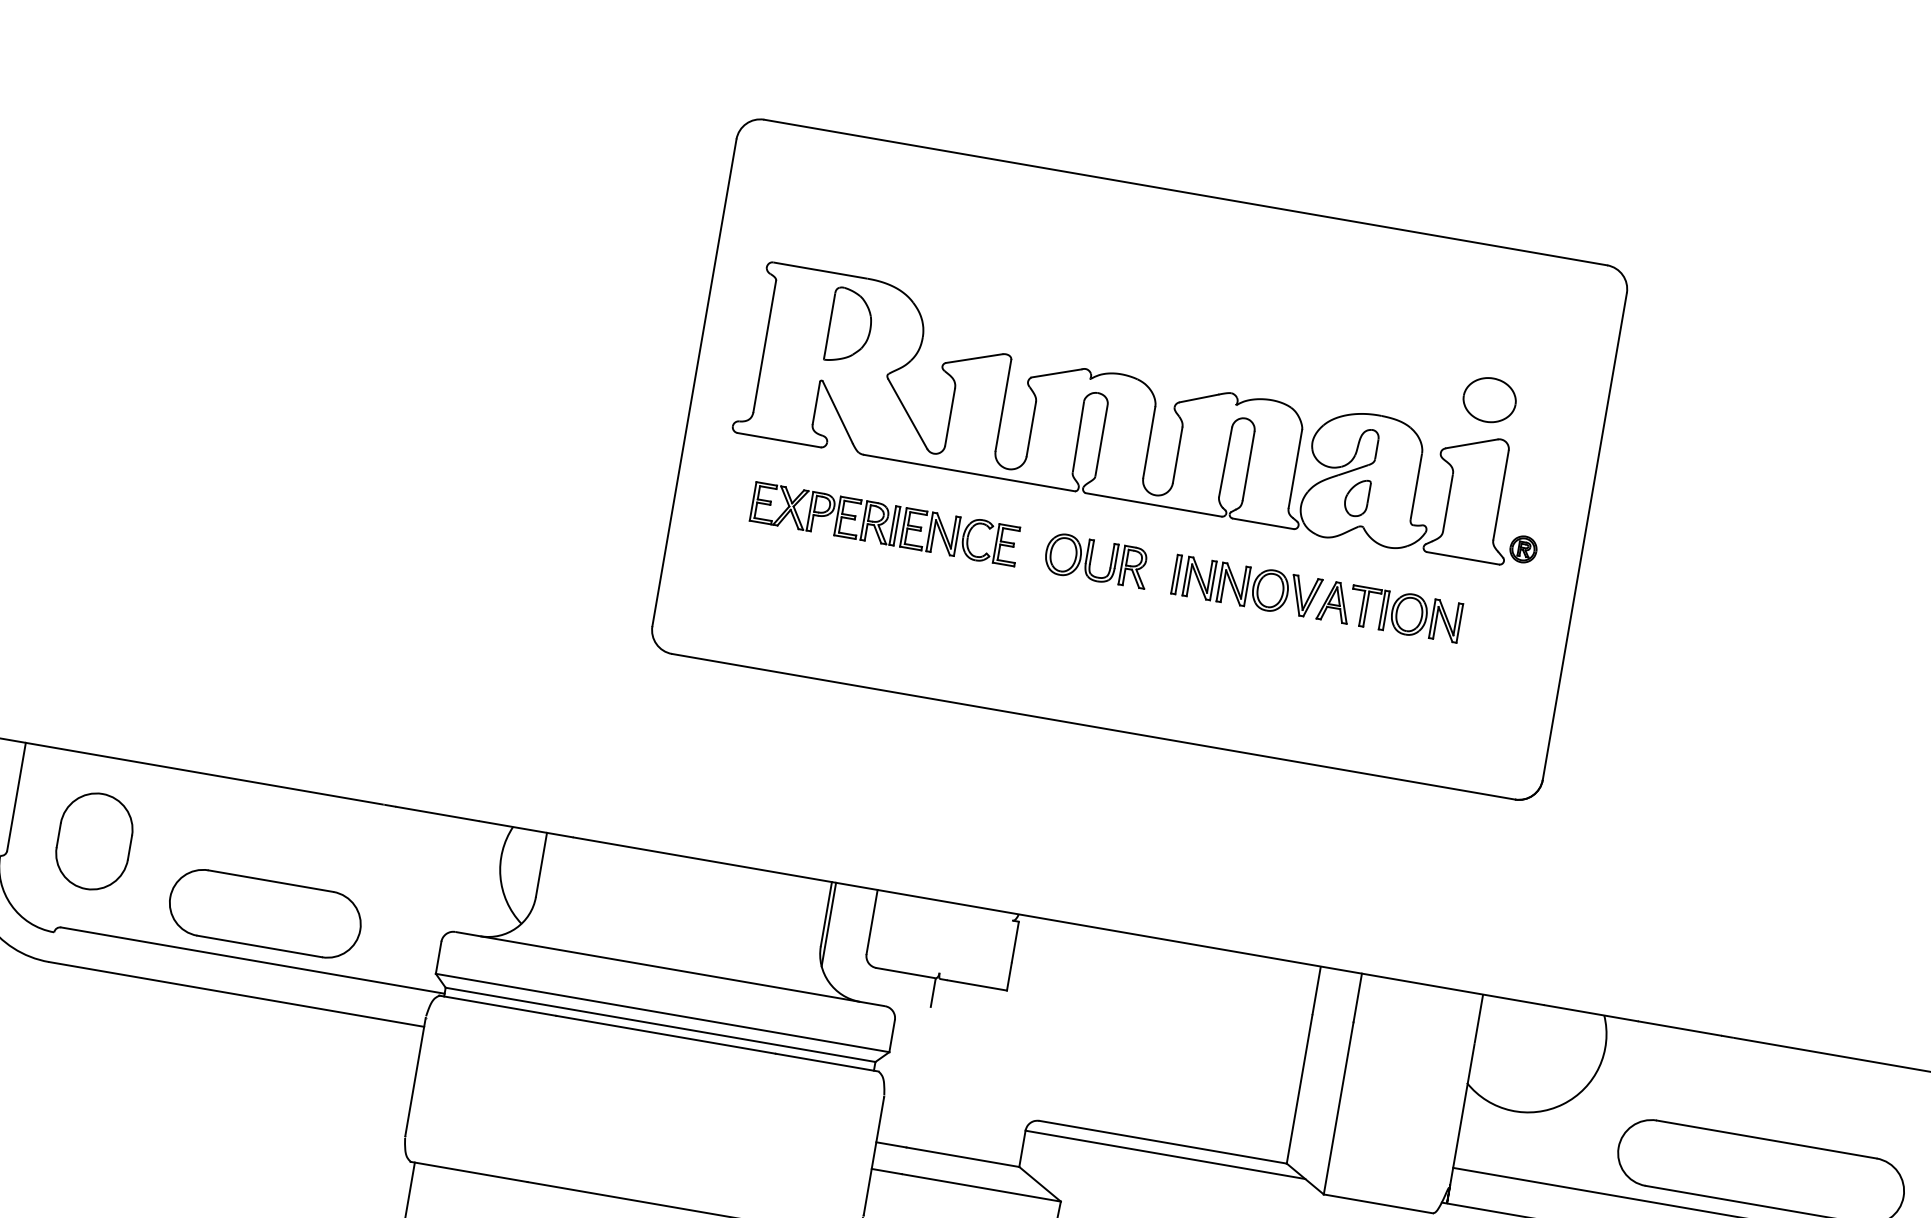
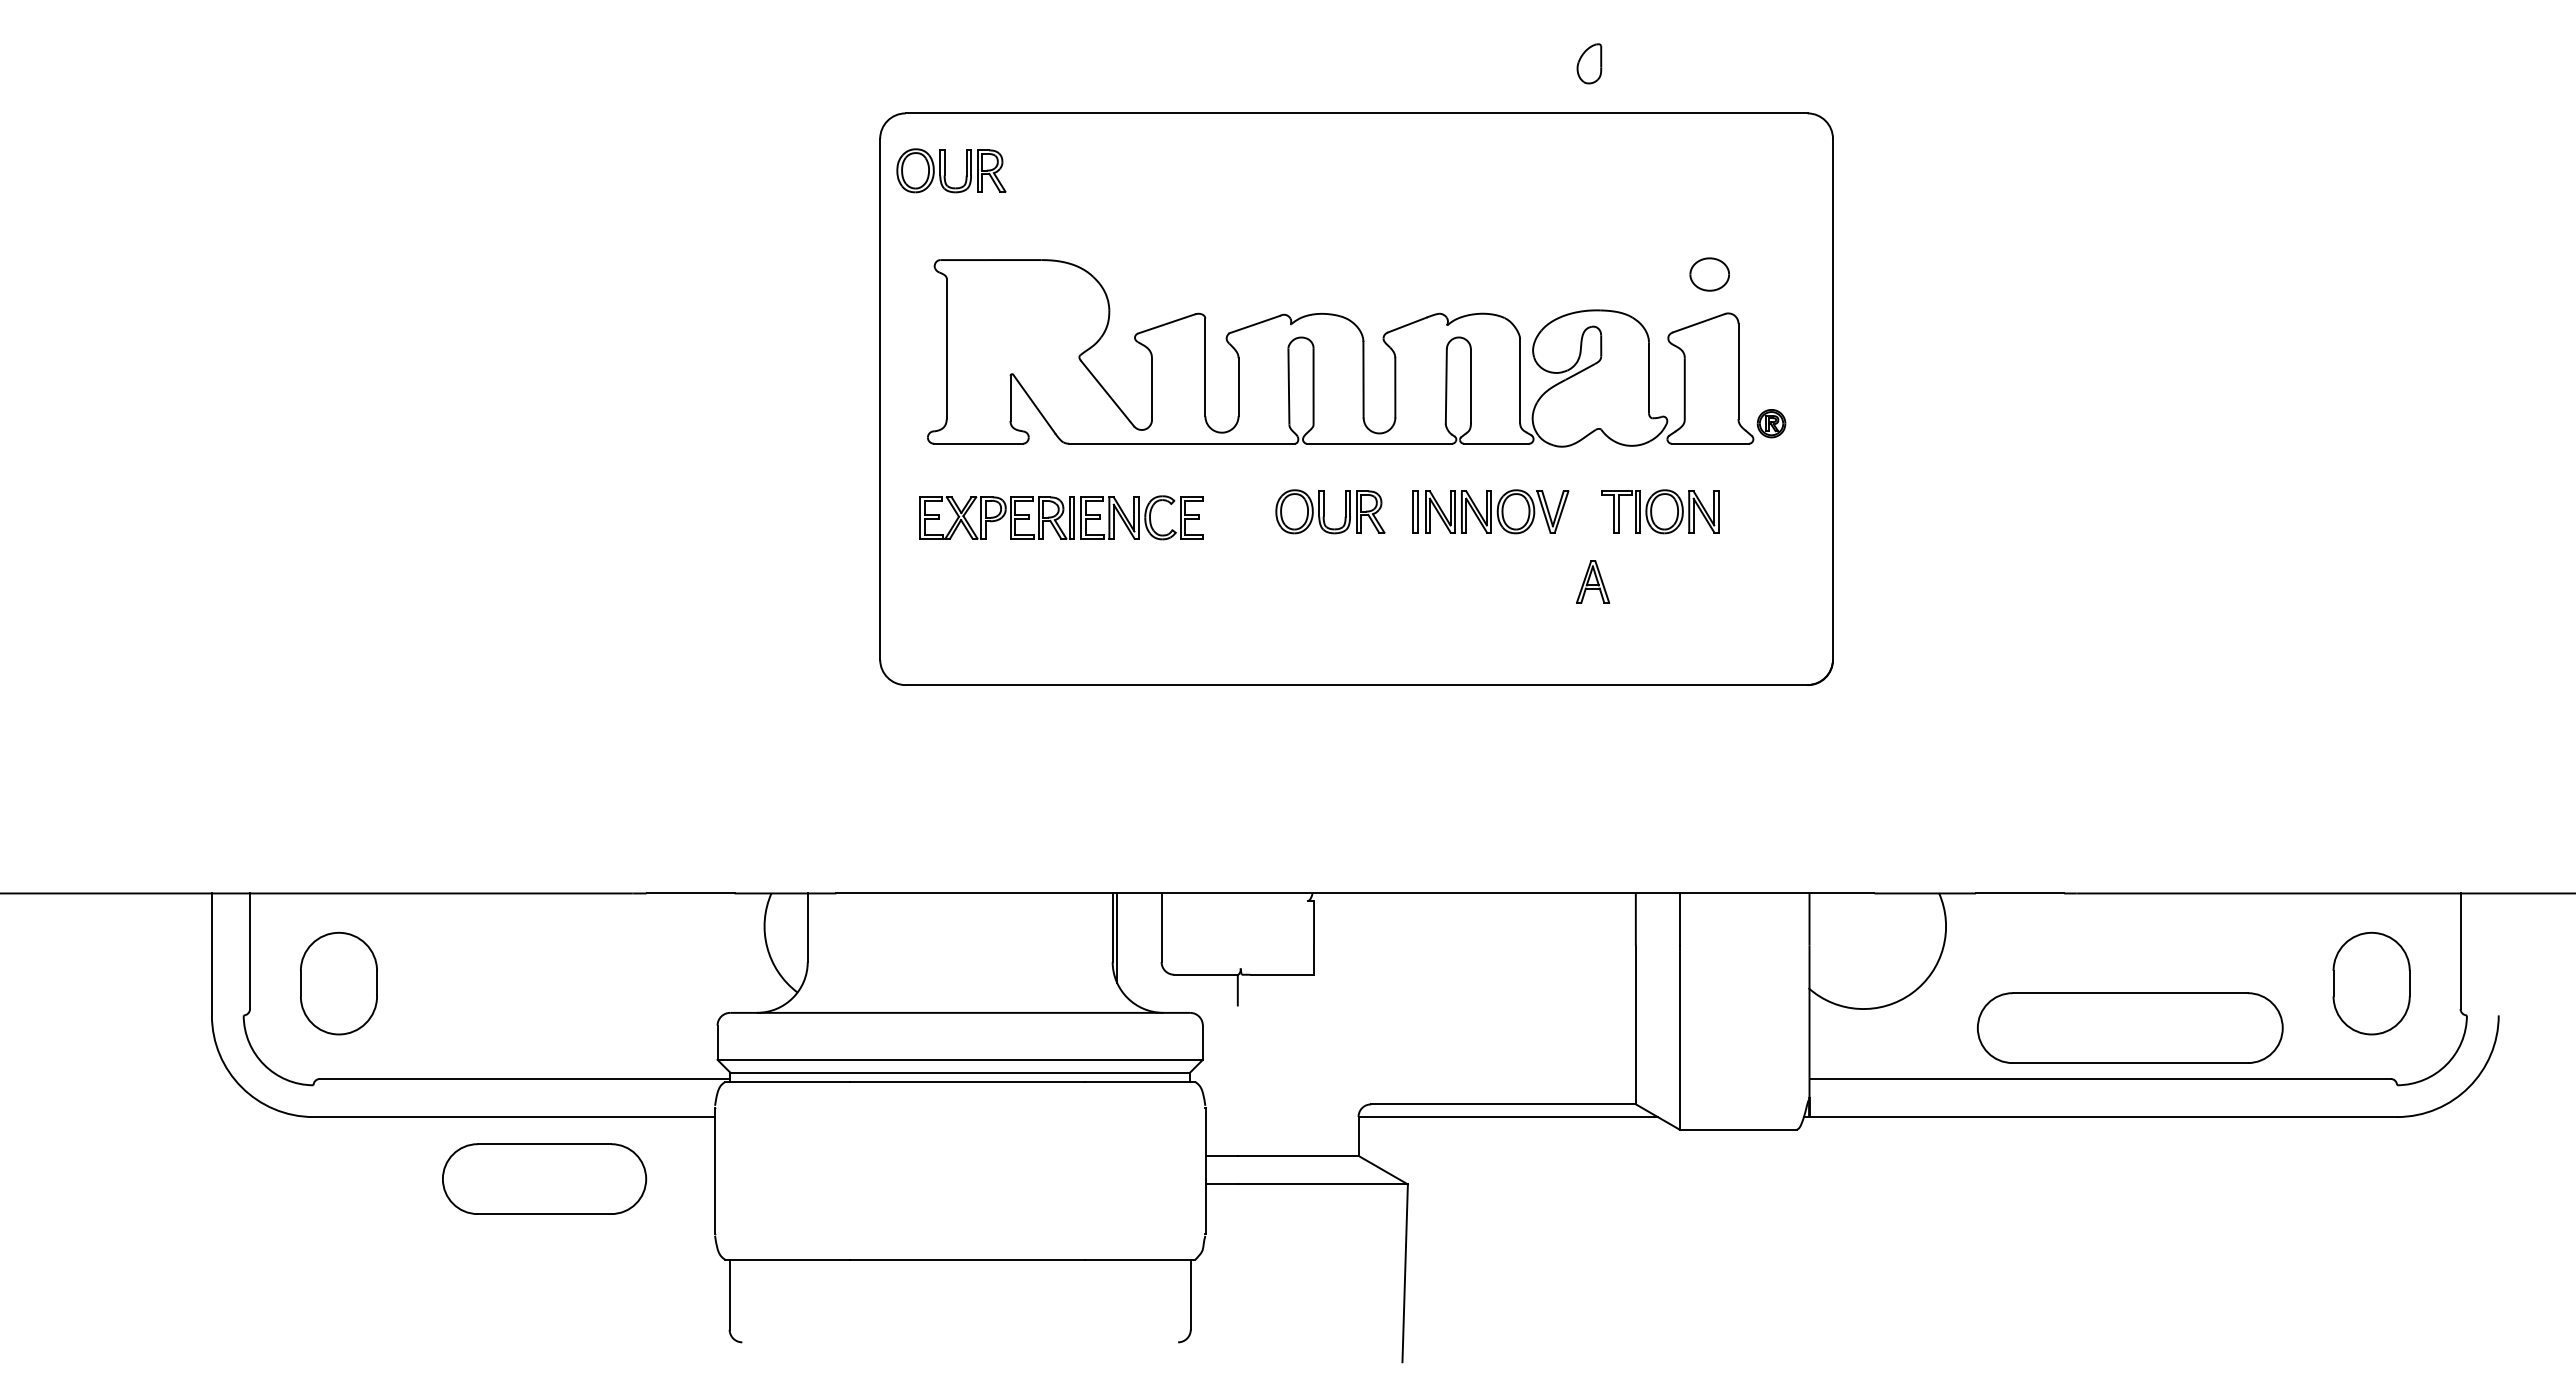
part: (798, 180) -> (951, 170), added
part: (849, 326) -> (1031, 312), removed
part: (1489, 400) -> (1709, 274), size x0.7
part: (1357, 497) -> (1589, 63), moved
part: (885, 523) -> (1061, 517), moved
part: (1335, 601) -> (1593, 581), moved
part: (265, 913) -> (544, 1178), moved

